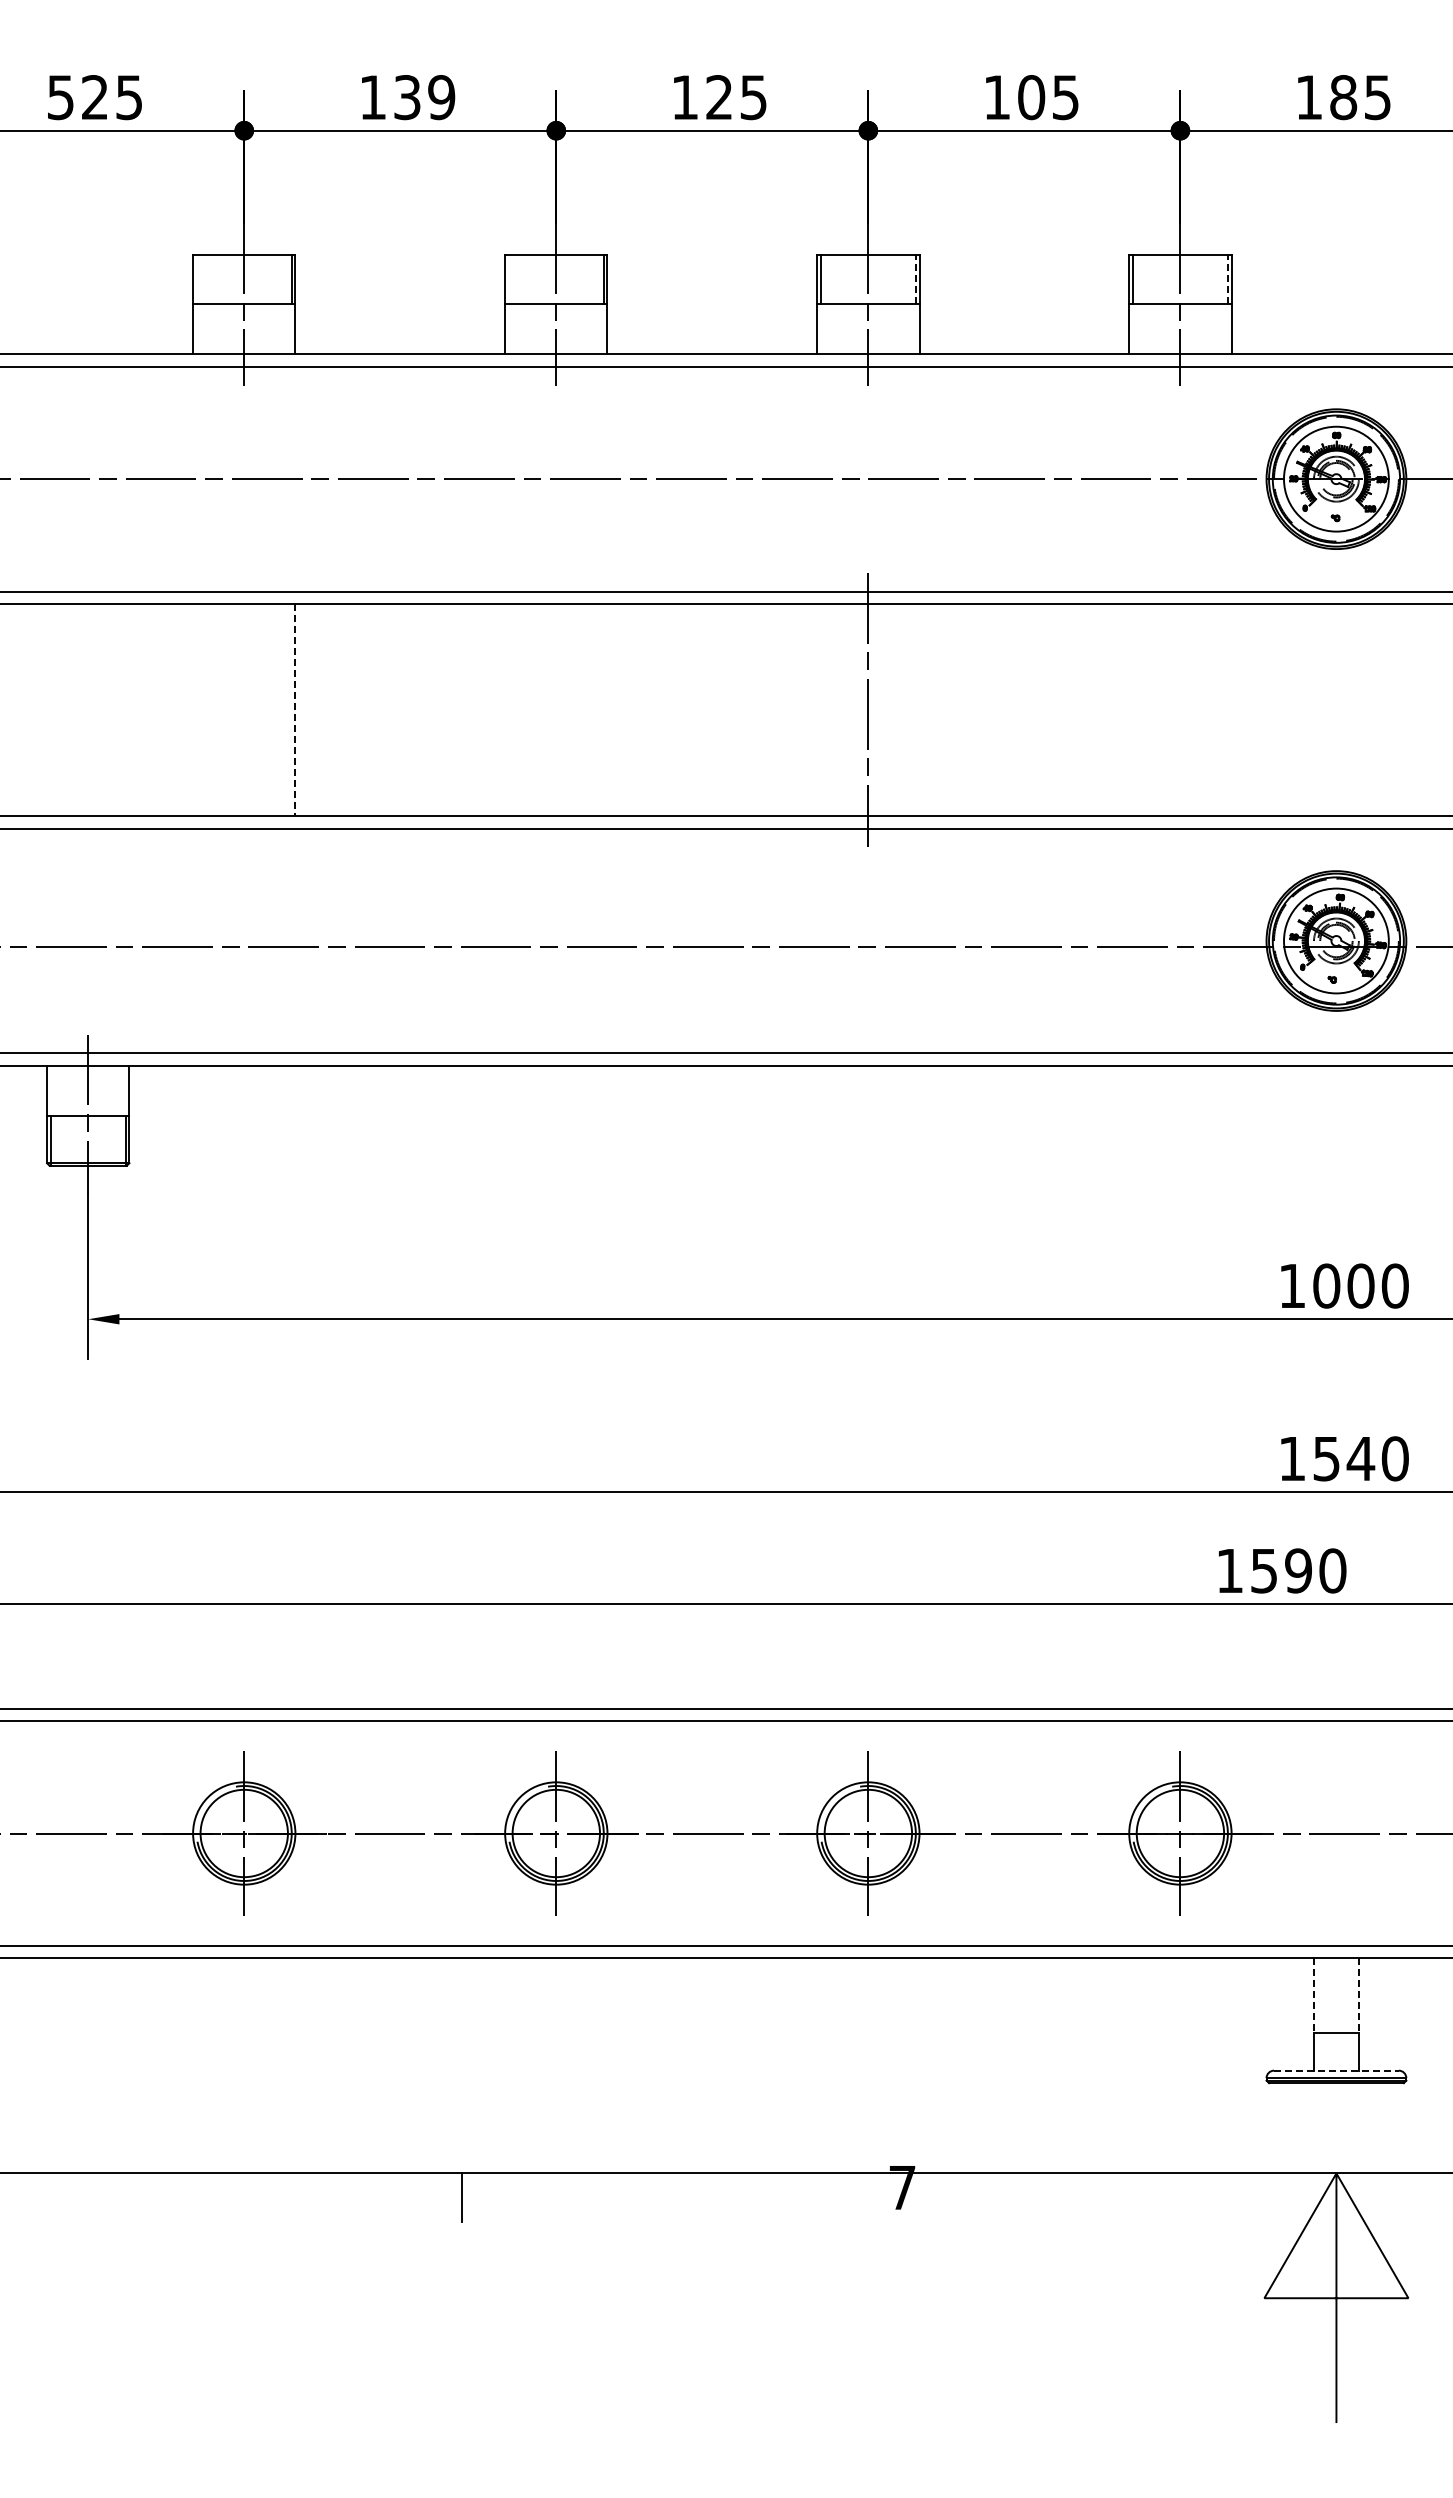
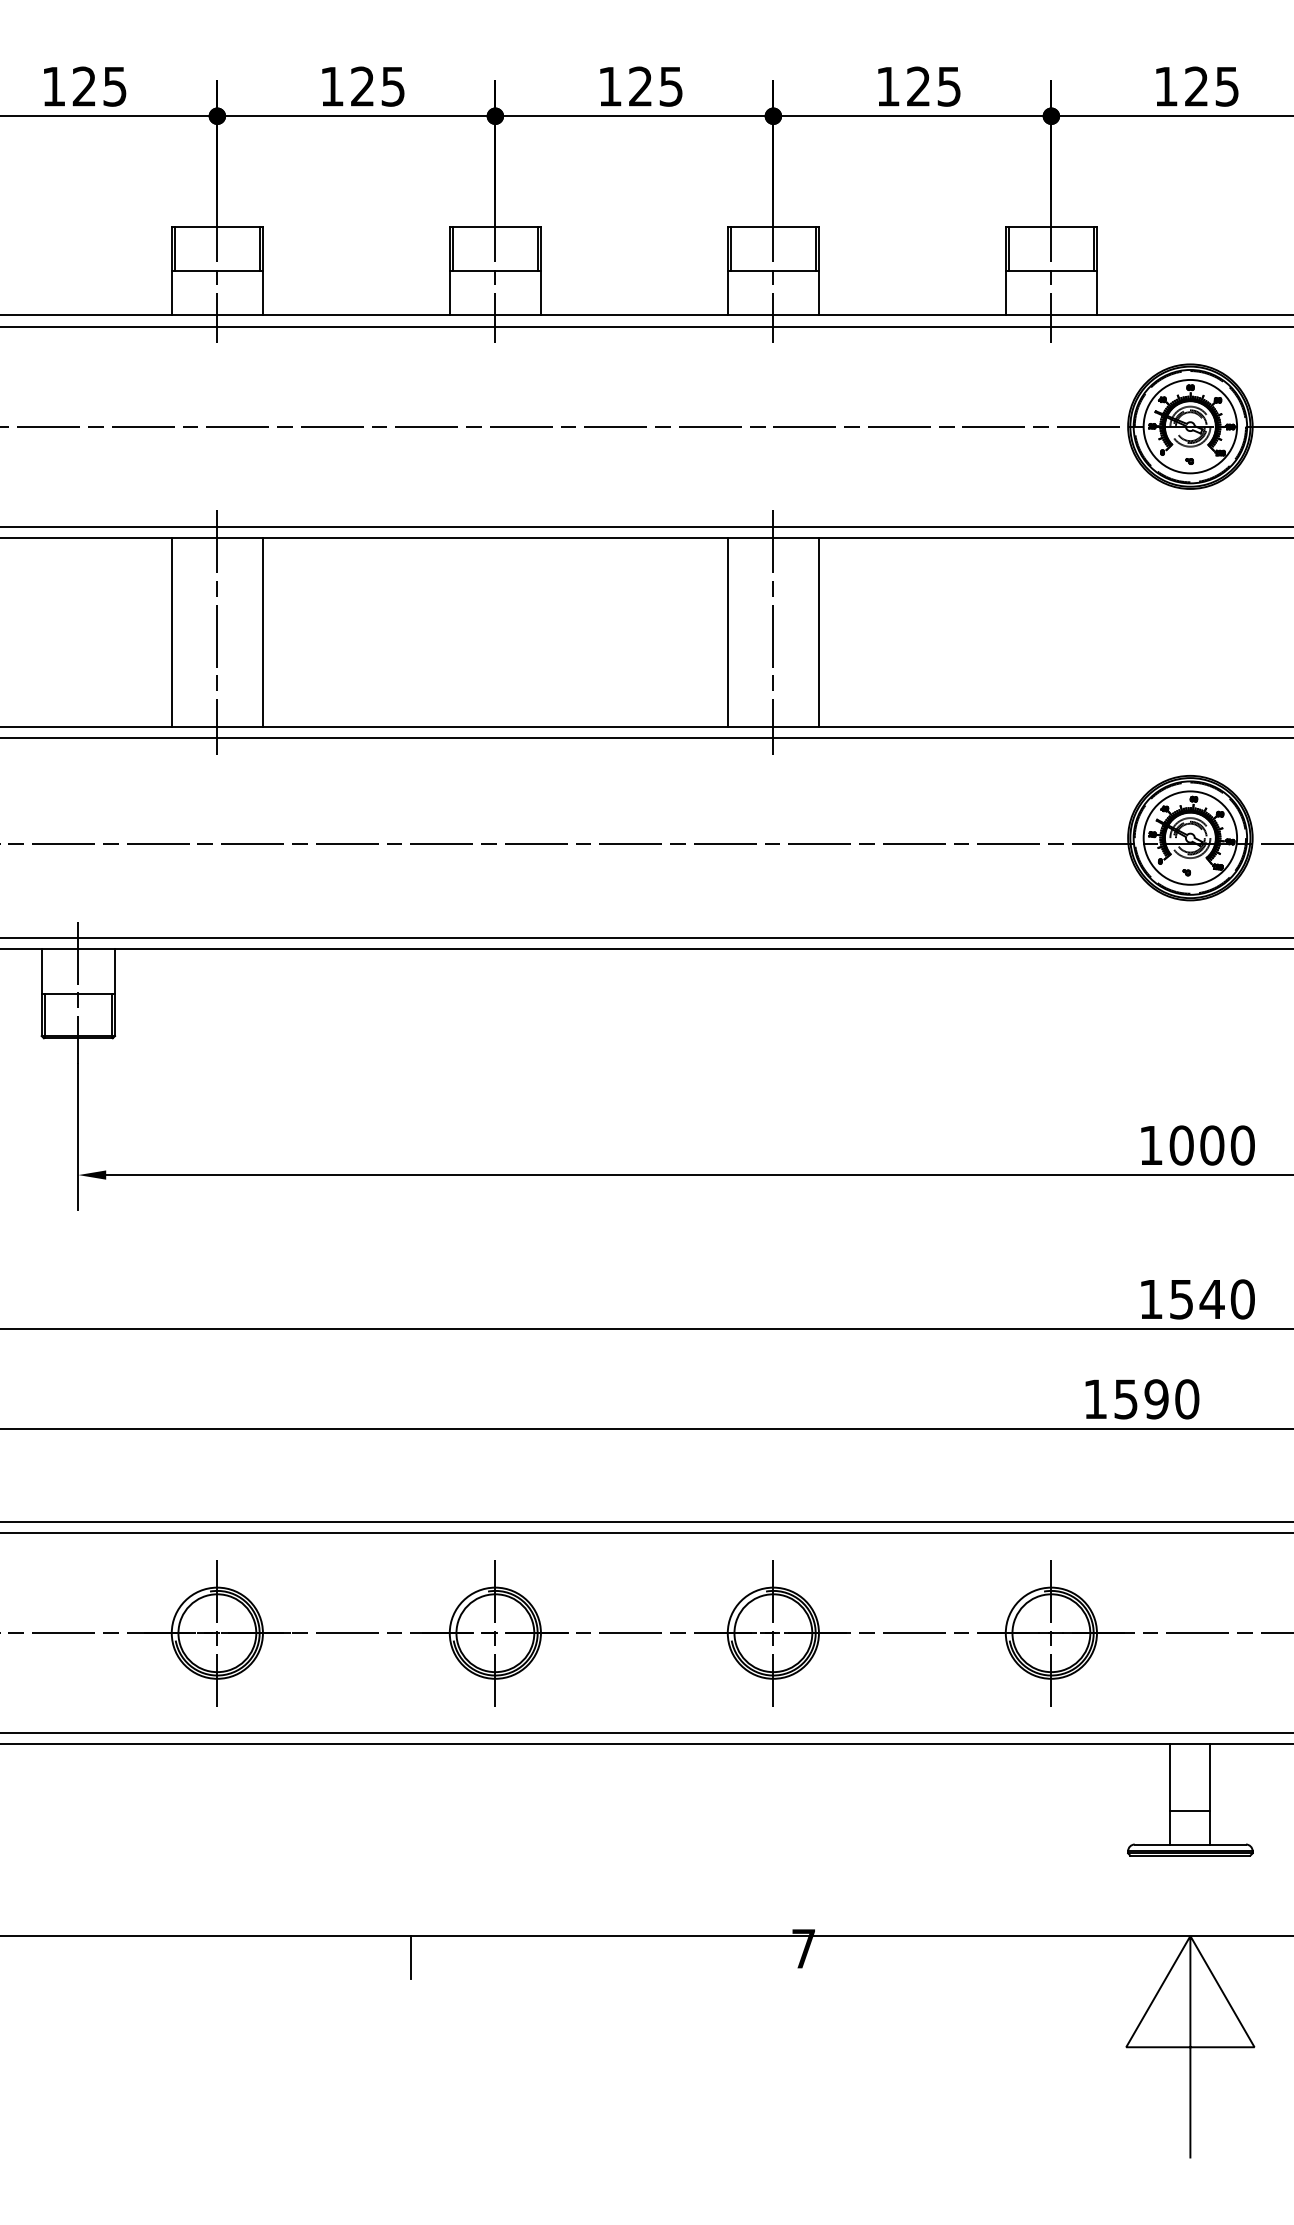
text: (60, 97) -> (53, 86), 525 -> 125
text: (424, 97) -> (377, 86), 139 -> 125
text: (1031, 97) -> (918, 86), 105 -> 125
text: (1343, 97) -> (1196, 86), 185 -> 125
line: (196, 279) -> (174, 248), added
line: (508, 279) -> (452, 248), added
line: (915, 279) -> (815, 248), dashed -> solid
line: (1227, 279) -> (1093, 248), dashed -> solid
line: (244, 709) -> (217, 631), added
line: (193, 710) -> (172, 632), added
line: (295, 710) -> (263, 632), dashed -> solid
line: (817, 710) -> (728, 632), added
line: (919, 710) -> (818, 632), added
line: (1313, 1996) -> (1169, 1778), dashed -> solid
line: (1358, 1996) -> (1210, 1778), dashed -> solid
line: (1336, 2070) -> (1190, 1844), dashed -> solid

